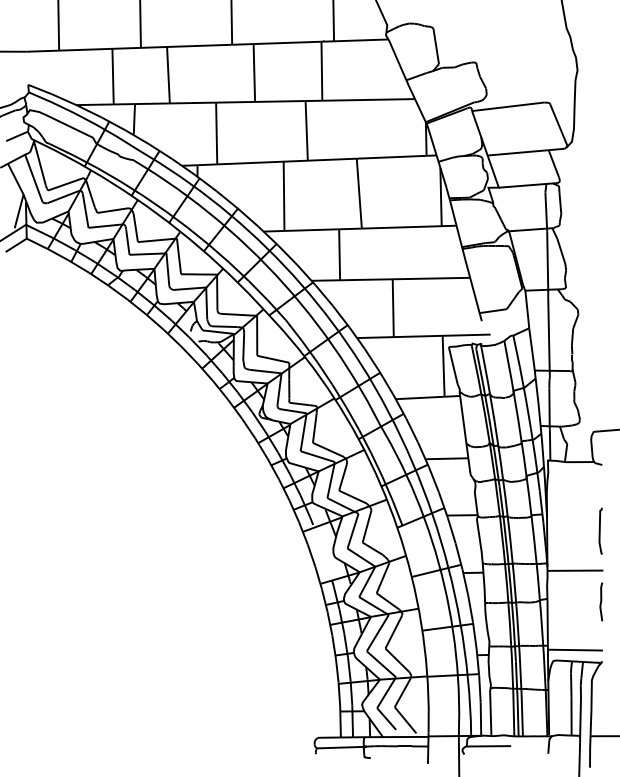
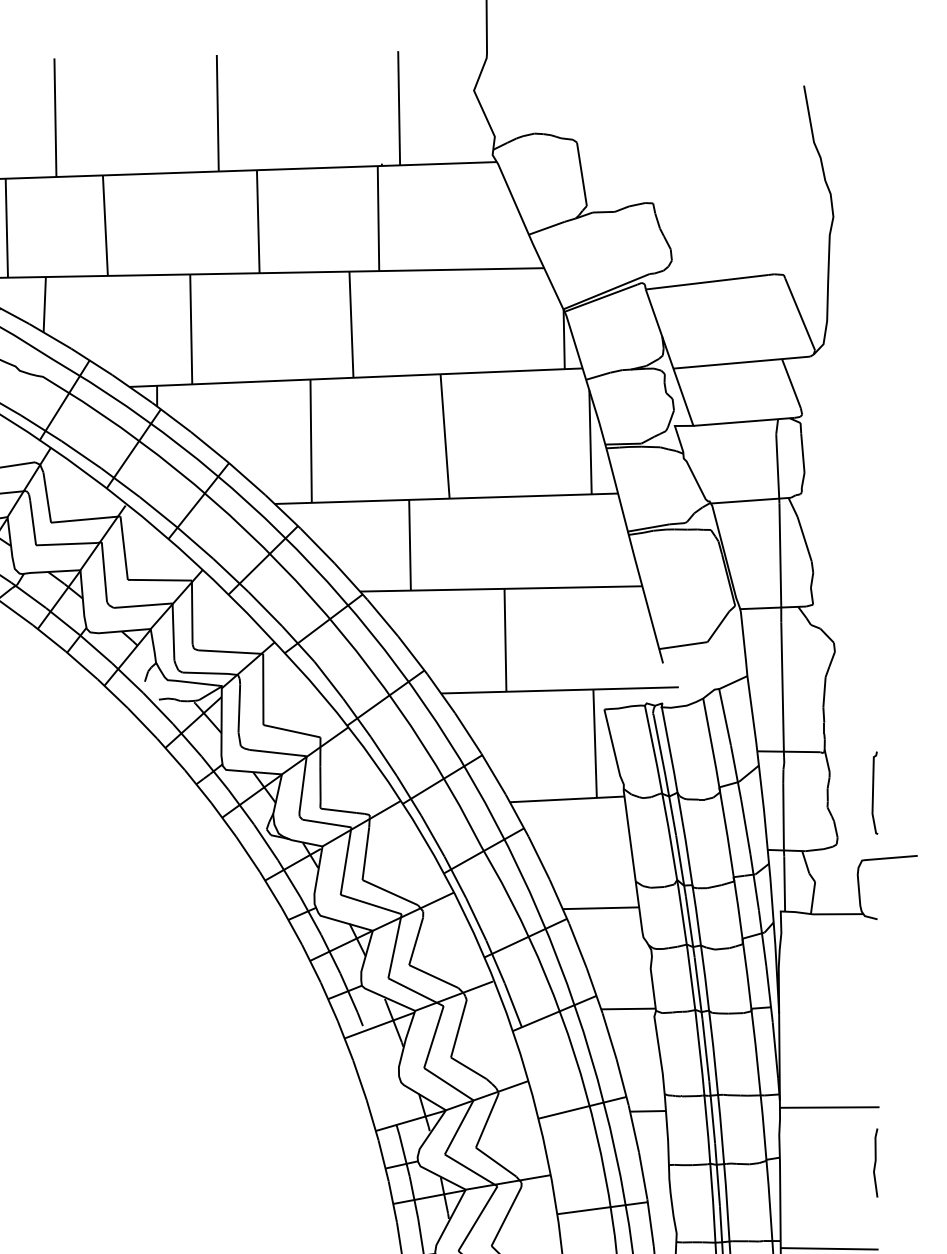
curve: (600, 530) -> (874, 792), moved

